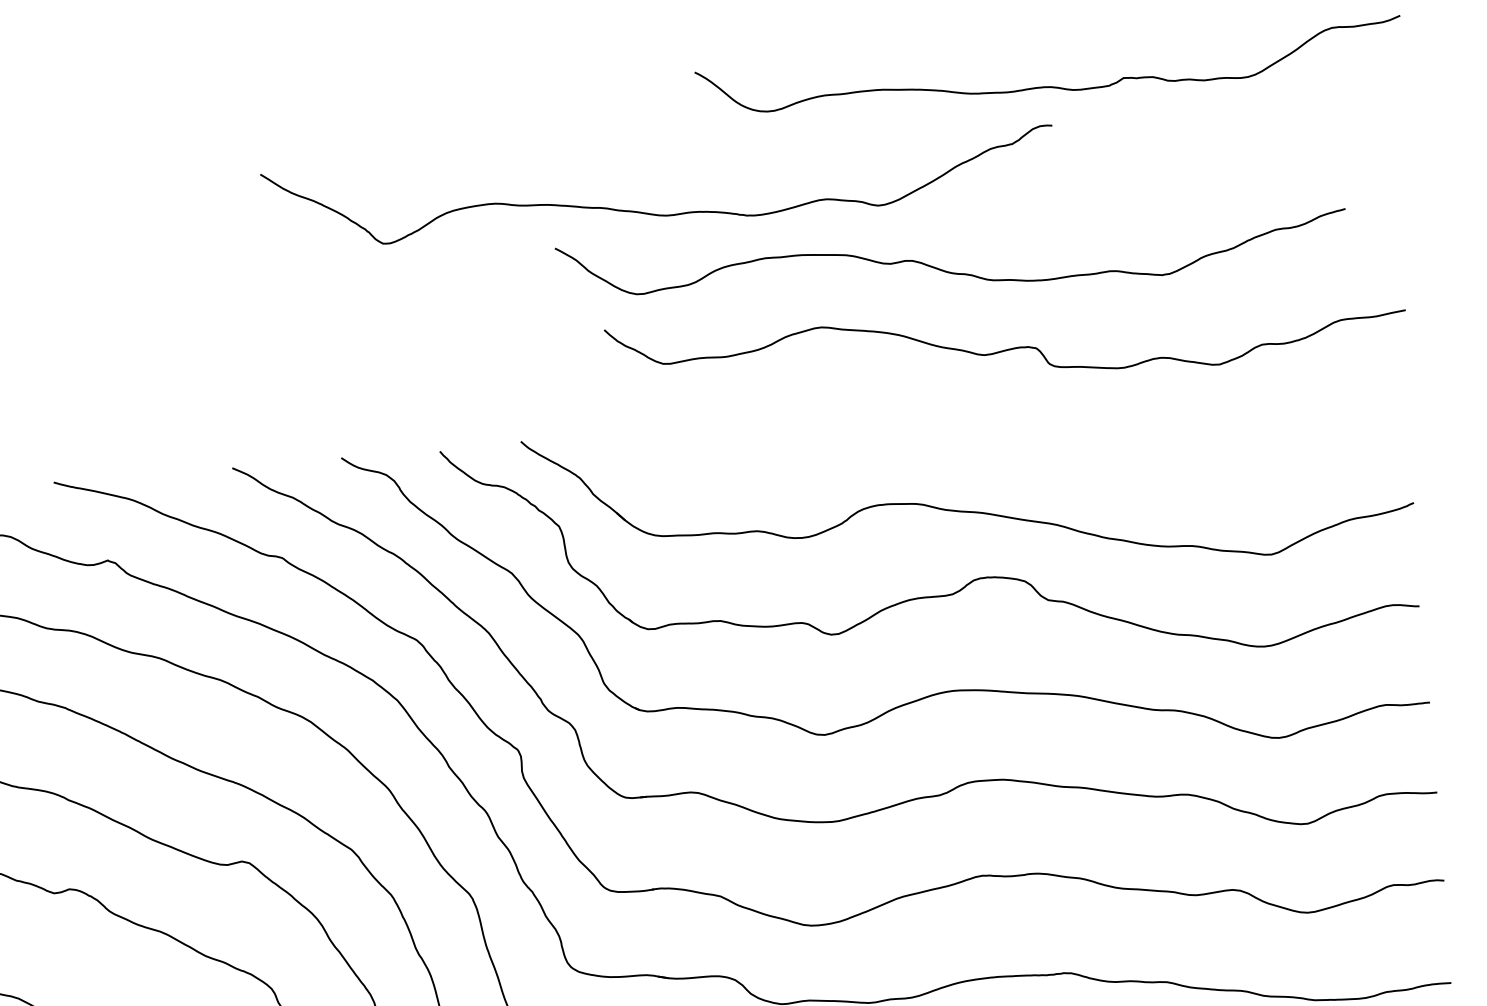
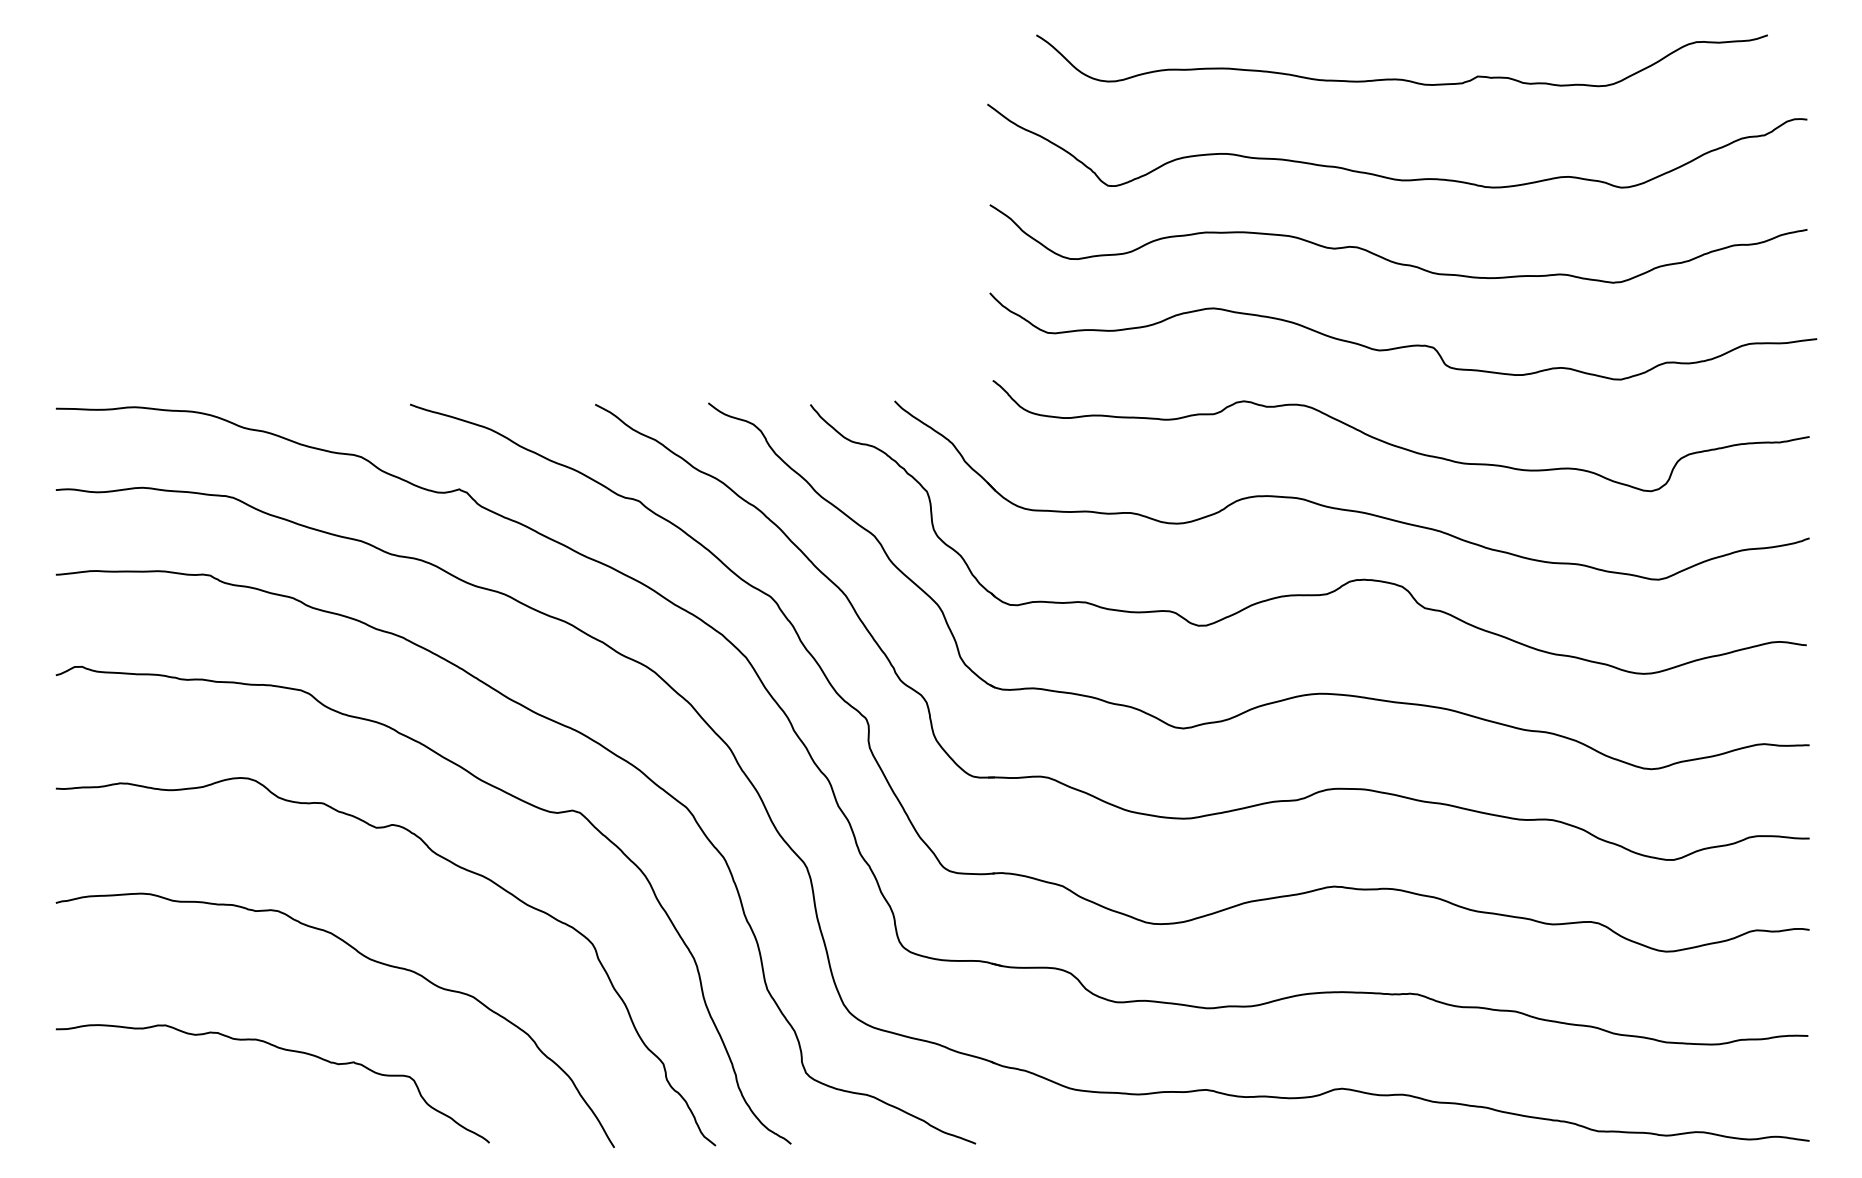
curve: (1050, 85) -> (1401, 78), moved
curve: (655, 213) -> (1391, 177), moved
curve: (944, 270) -> (1389, 259), moved
curve: (1009, 445) -> (1397, 445), added

